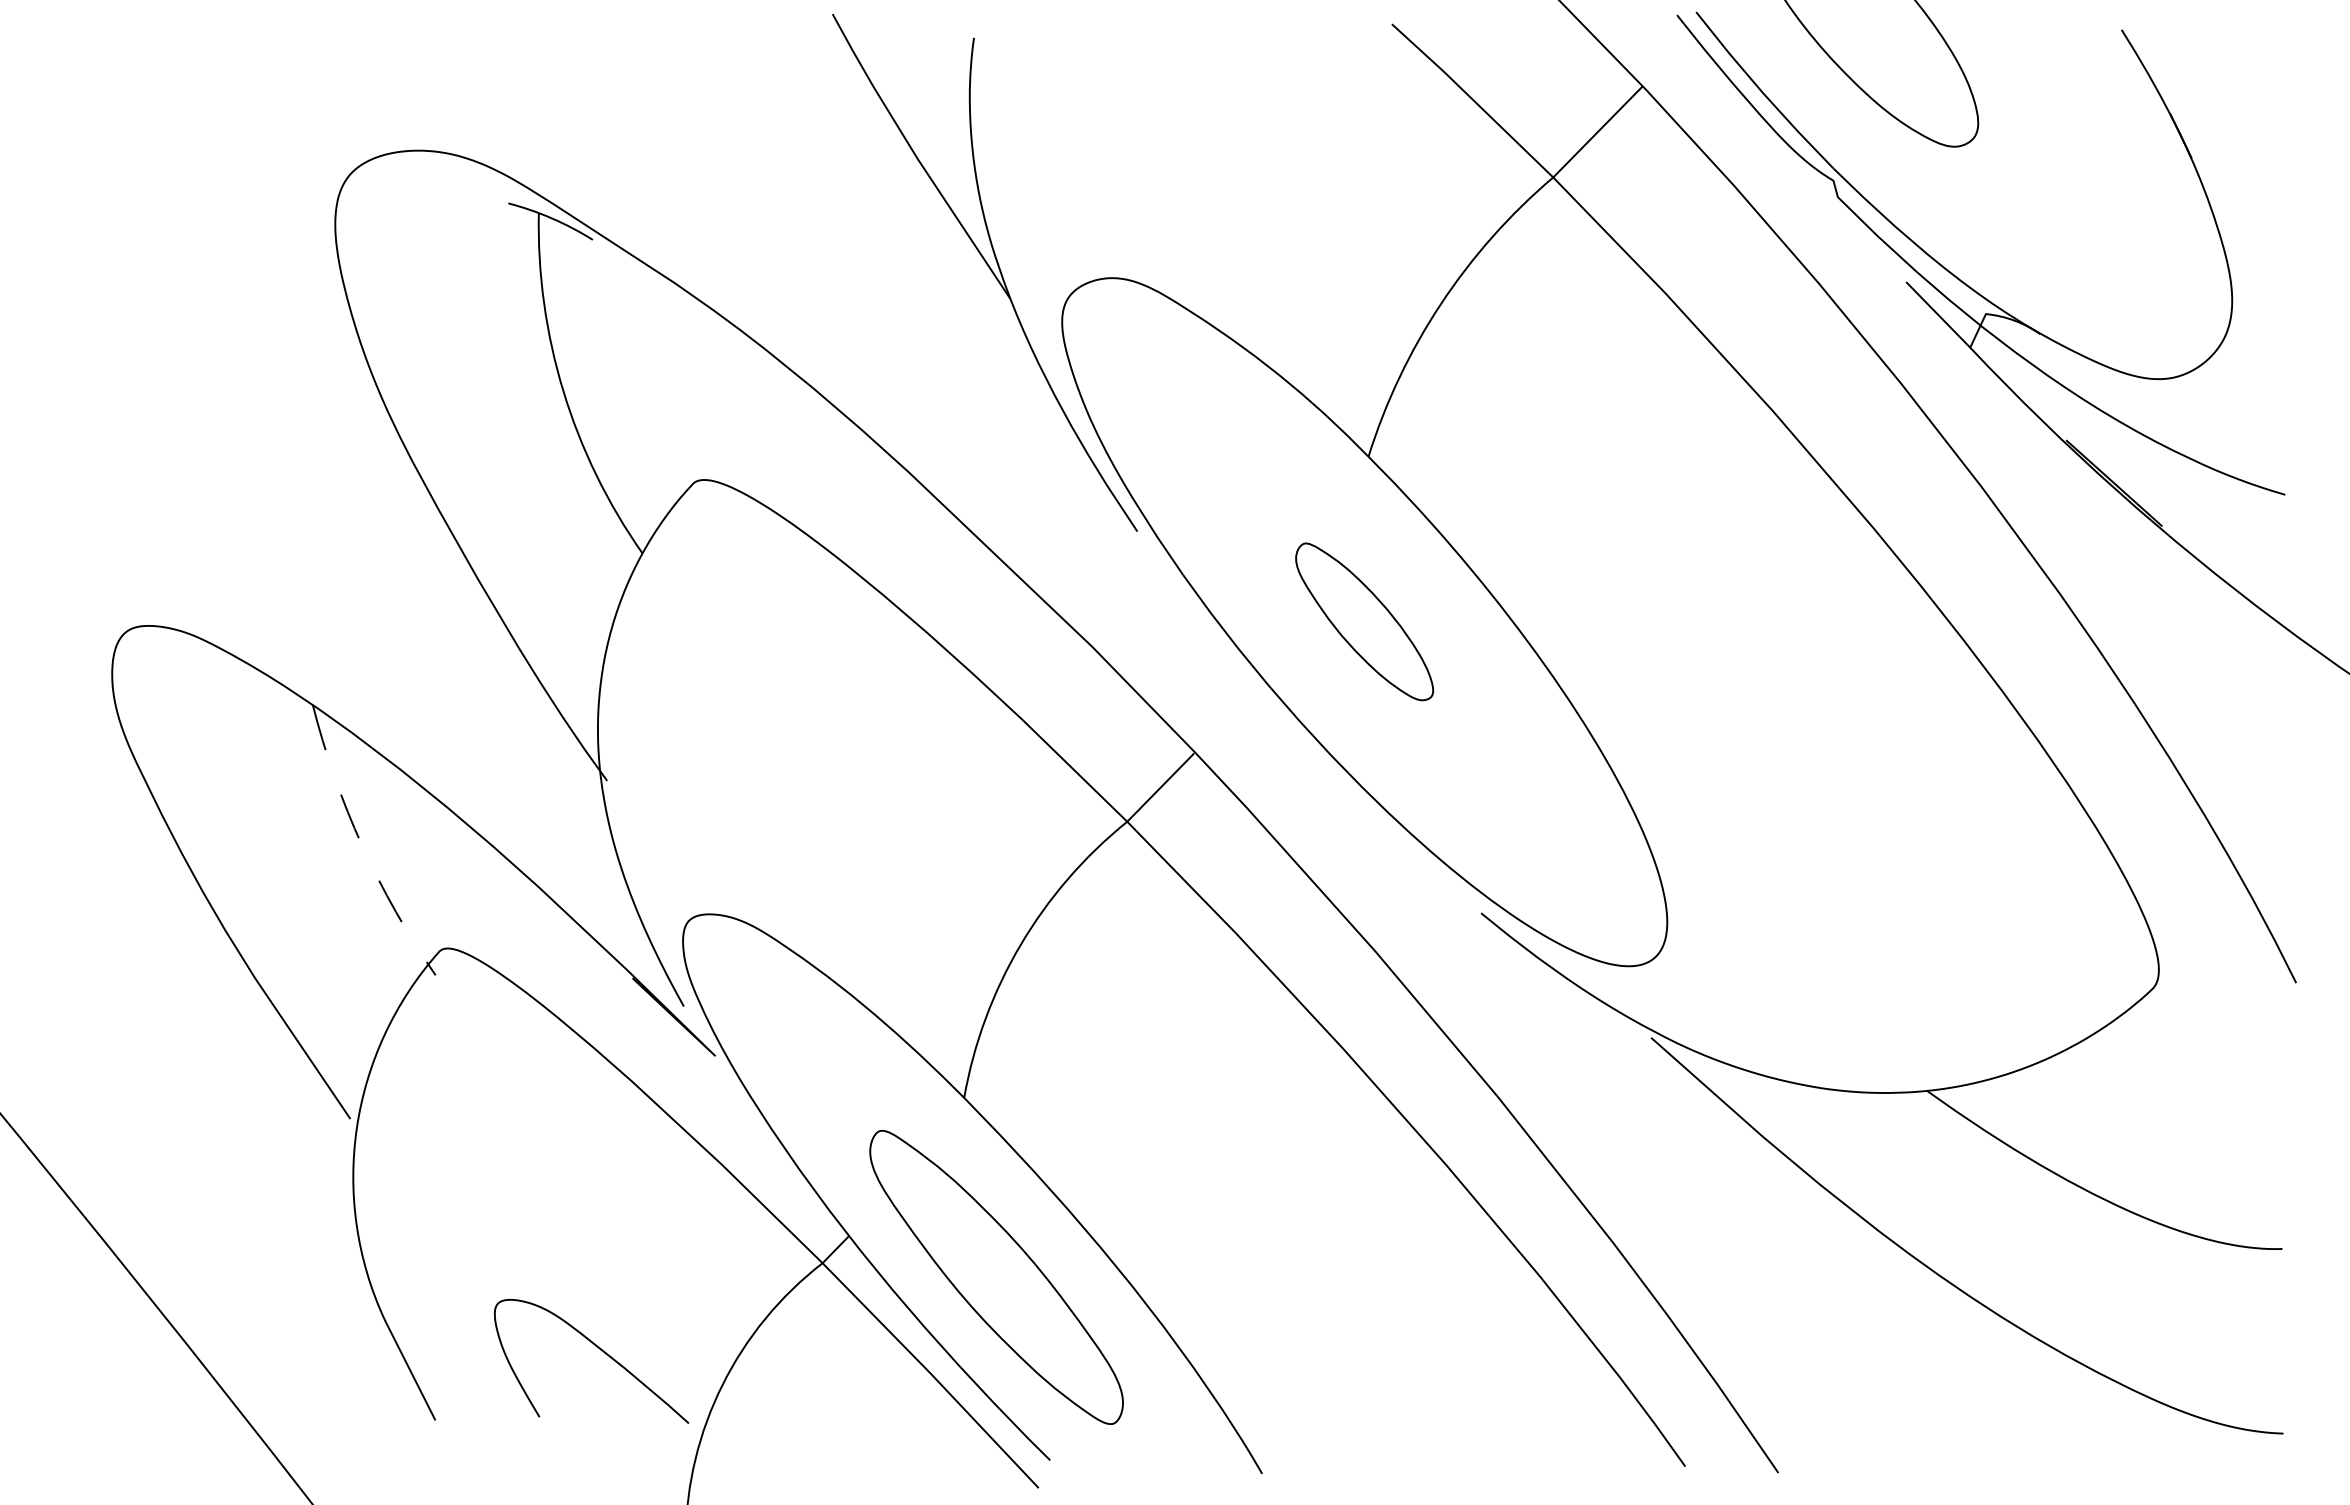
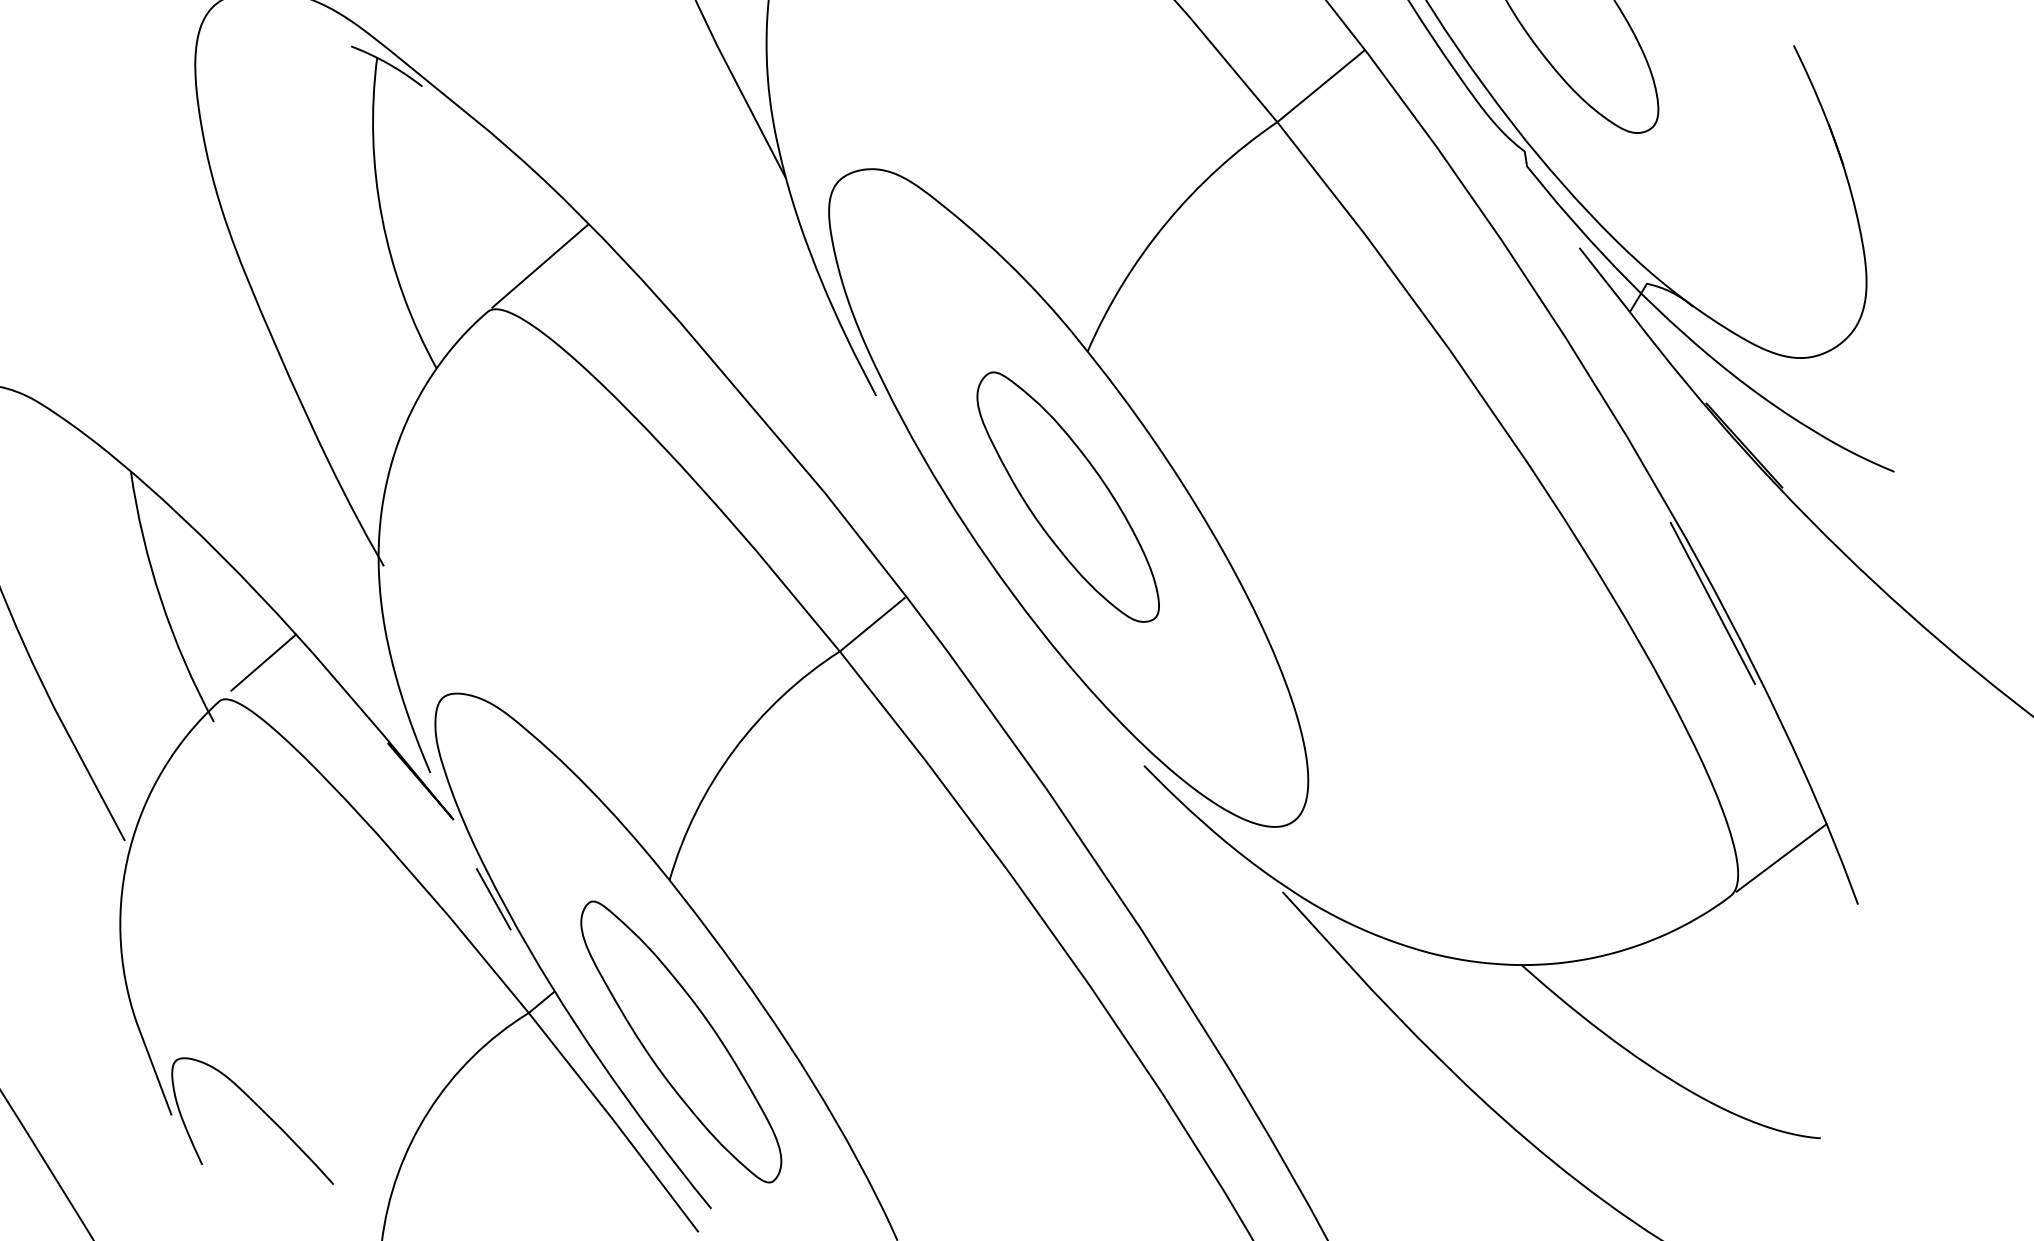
line: (745, 426) -> (539, 266), added
part: (1364, 621) -> (1068, 496), size x1.67
line: (2097, 663) -> (1712, 603), added
arc: (362, 845) -> (161, 600), dashed -> solid
line: (484, 902) -> (263, 662), added
line: (2204, 939) -> (1781, 857), added
line: (769, 1140) -> (493, 899), added
curve: (600, 1350) -> (262, 1111), moved

